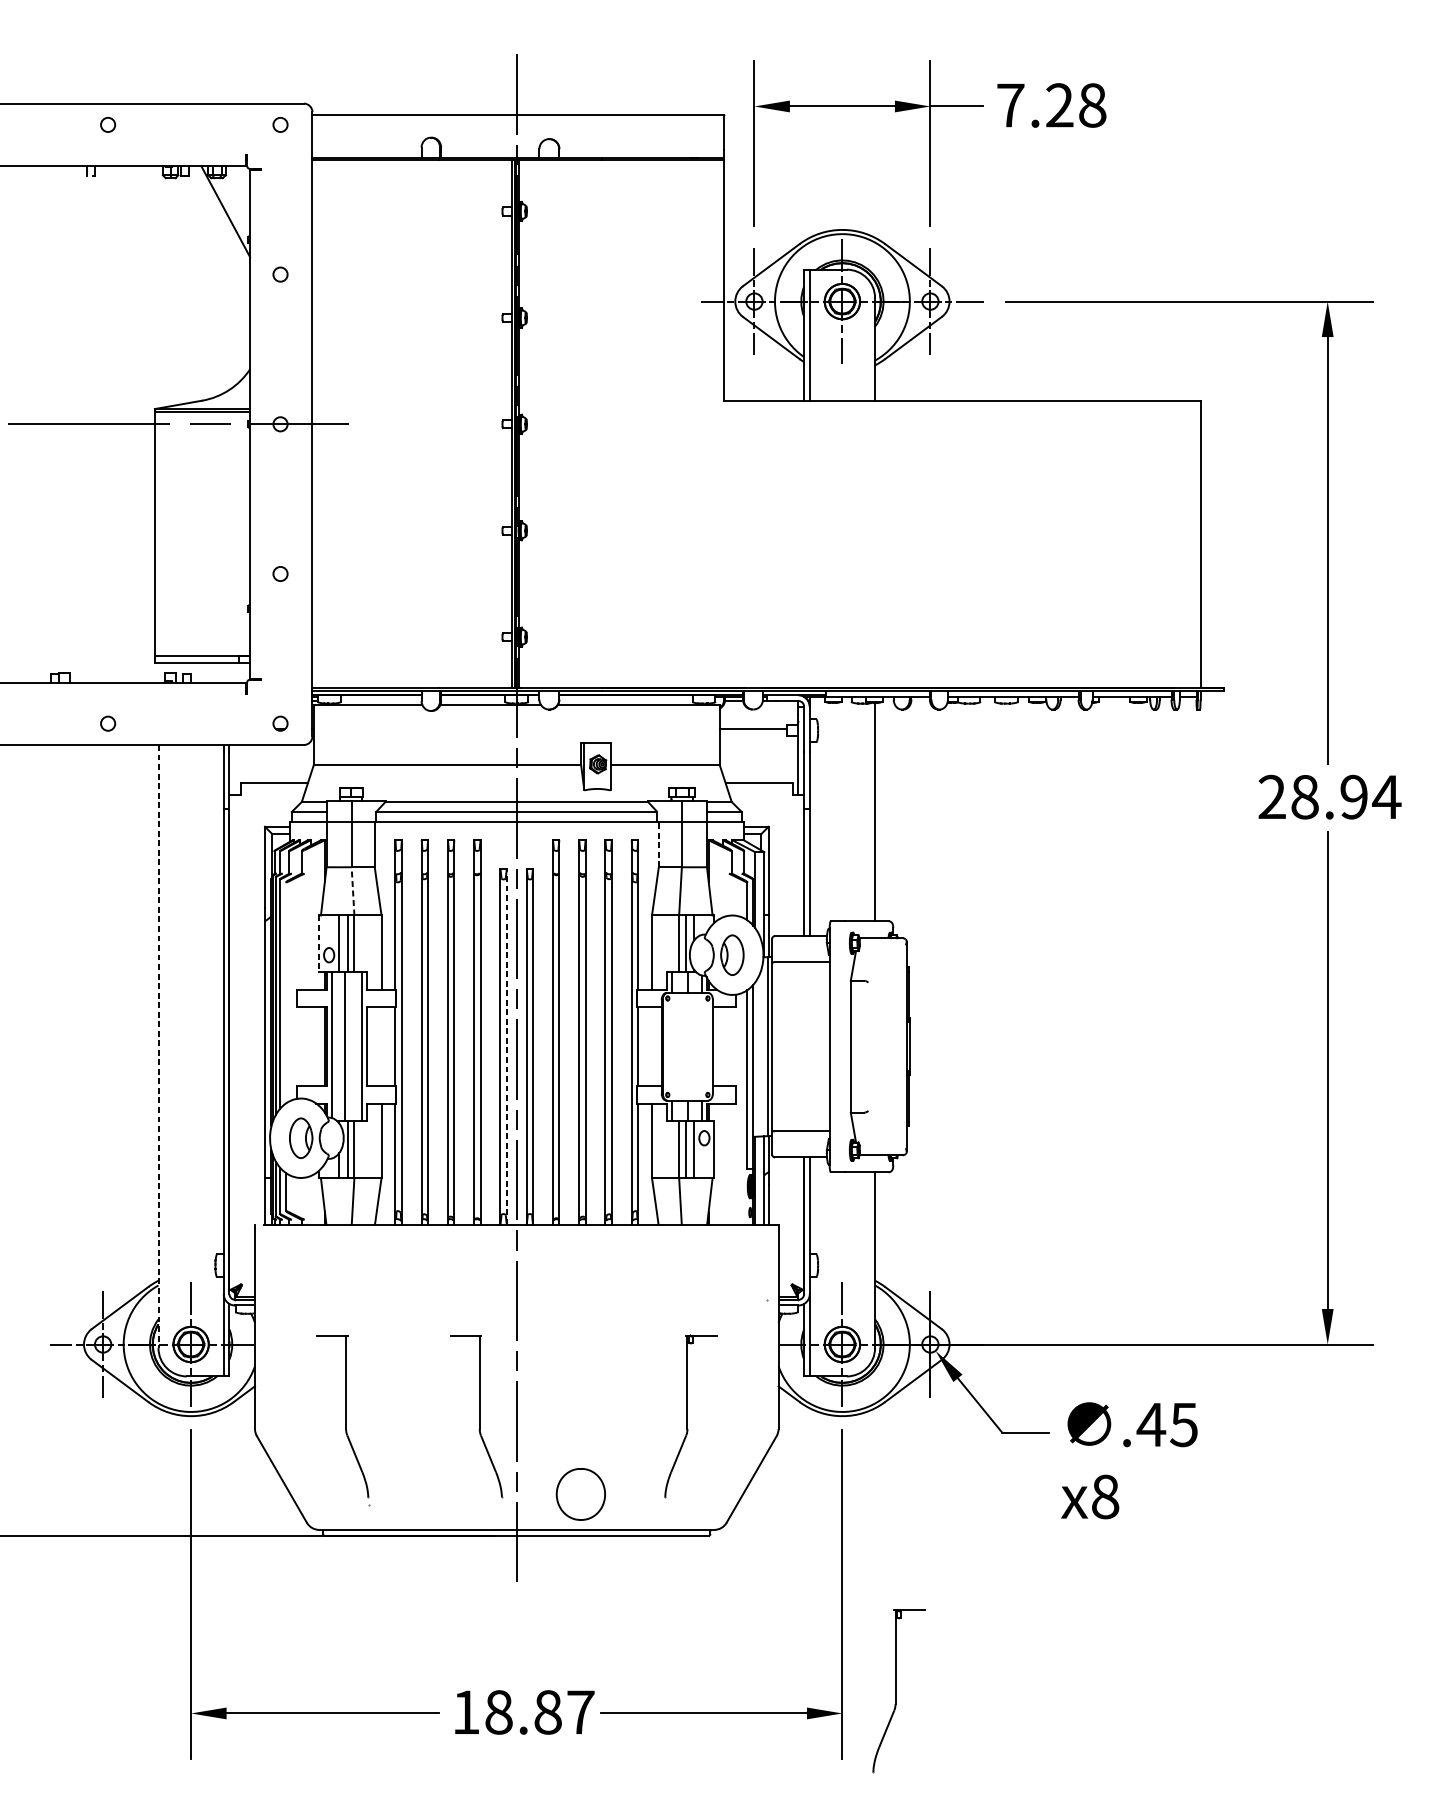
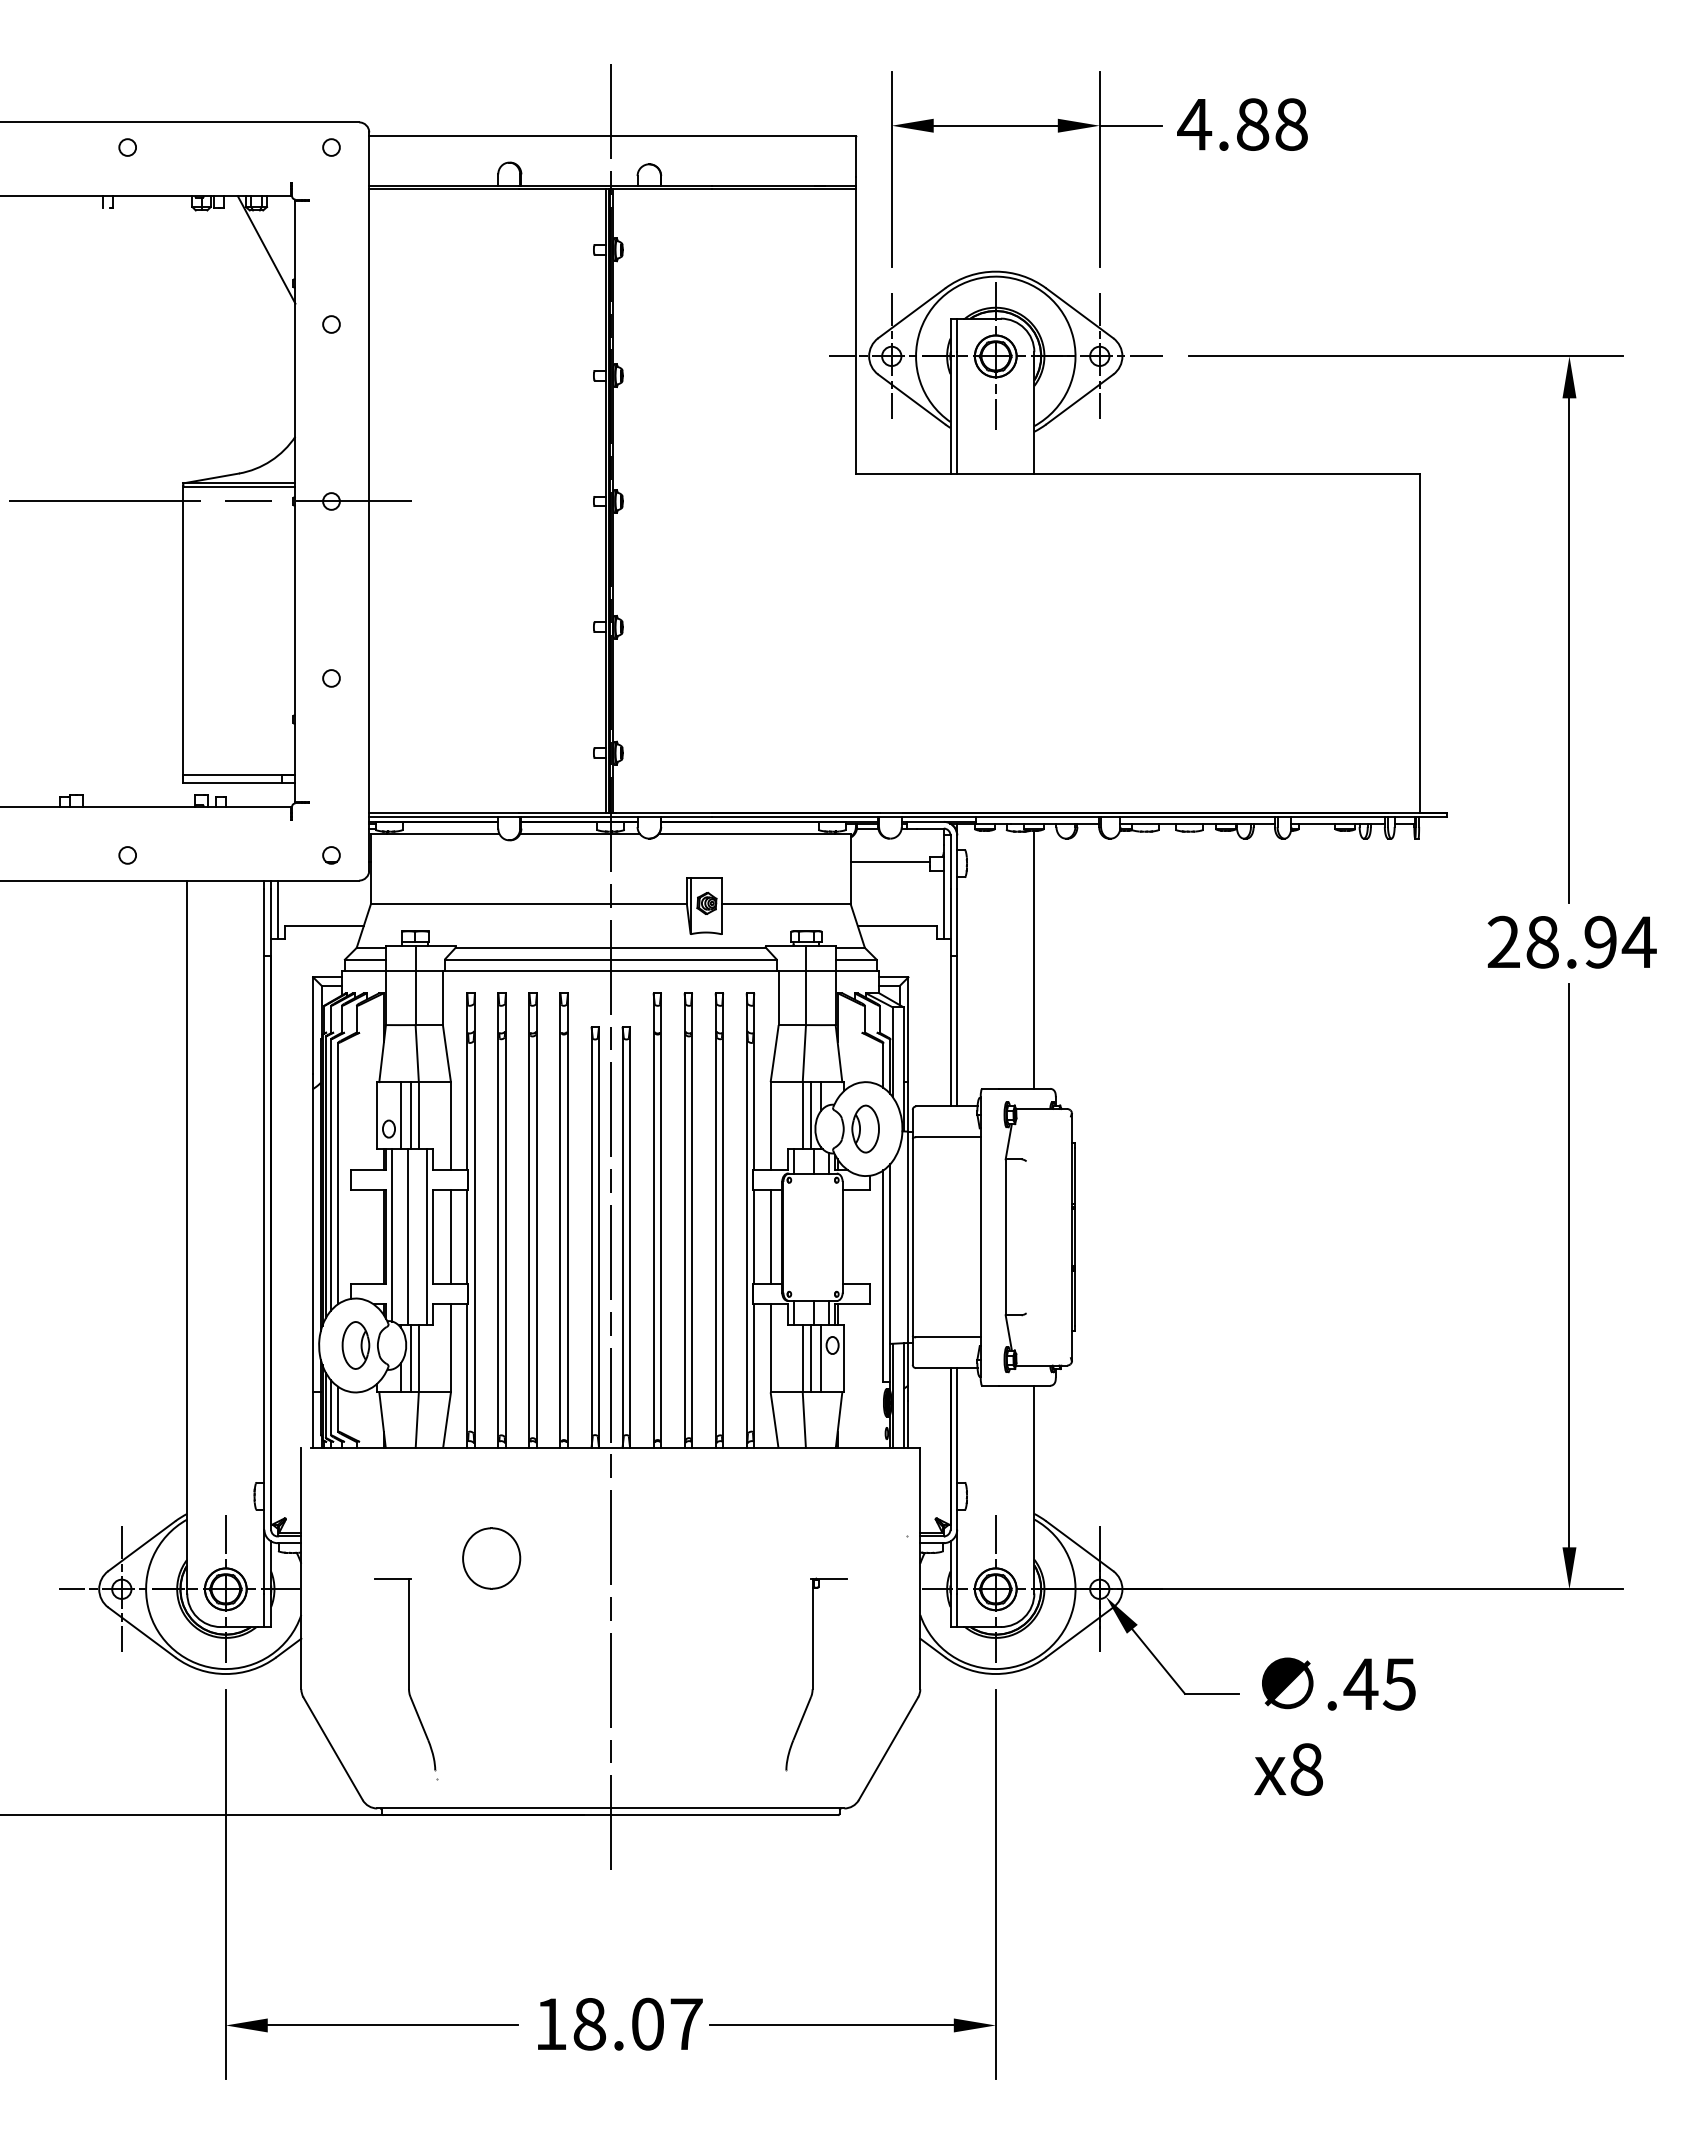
text: (1035, 105) -> (1223, 124), 7.28 -> 4.88
line: (234, 769) -> (277, 909), added
line: (658, 844) -> (778, 998), dashed -> solid
line: (353, 891) -> (417, 1053), dashed -> solid
line: (319, 943) -> (377, 1115), dashed -> solid
line: (286, 992) -> (338, 1173), added
line: (158, 1046) -> (187, 1237), dashed -> solid
line: (381, 1046) -> (450, 1237), added
line: (507, 1046) -> (599, 1237), dashed -> solid
line: (651, 1046) -> (770, 1237), added
part: (476, 1416) -> (563, 1674), removed
part: (580, 1494) -> (491, 1558), moved
part: (898, 1691) -> (1062, 1999), removed
text: (548, 1711) -> (648, 2023), 18.87 -> 18.07

